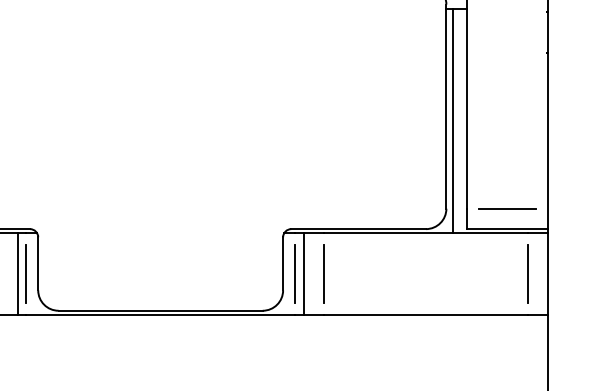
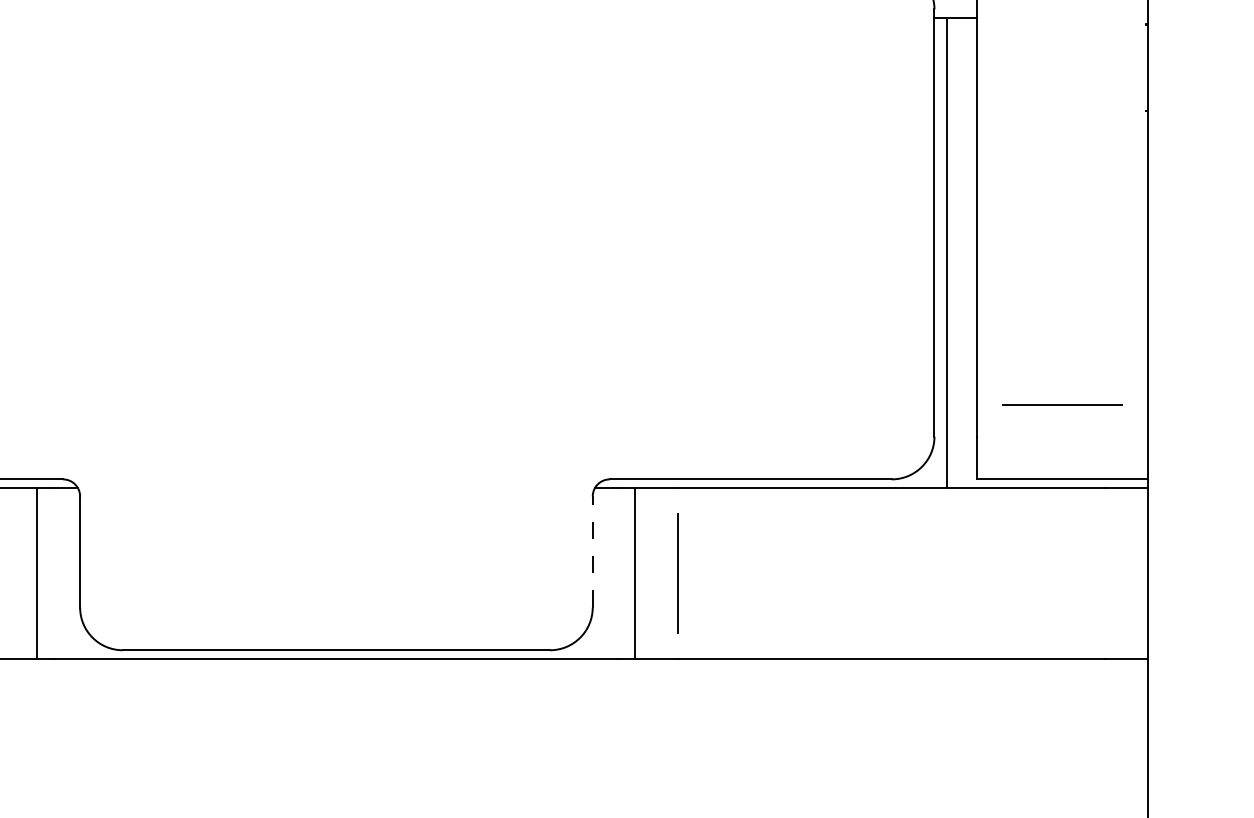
line: (507, 208) -> (1062, 404), moved
line: (283, 263) -> (593, 551), solid -> dashed
line: (25, 273) -> (53, 572), removed
line: (295, 273) -> (618, 572), removed
line: (528, 273) -> (1106, 572), removed

